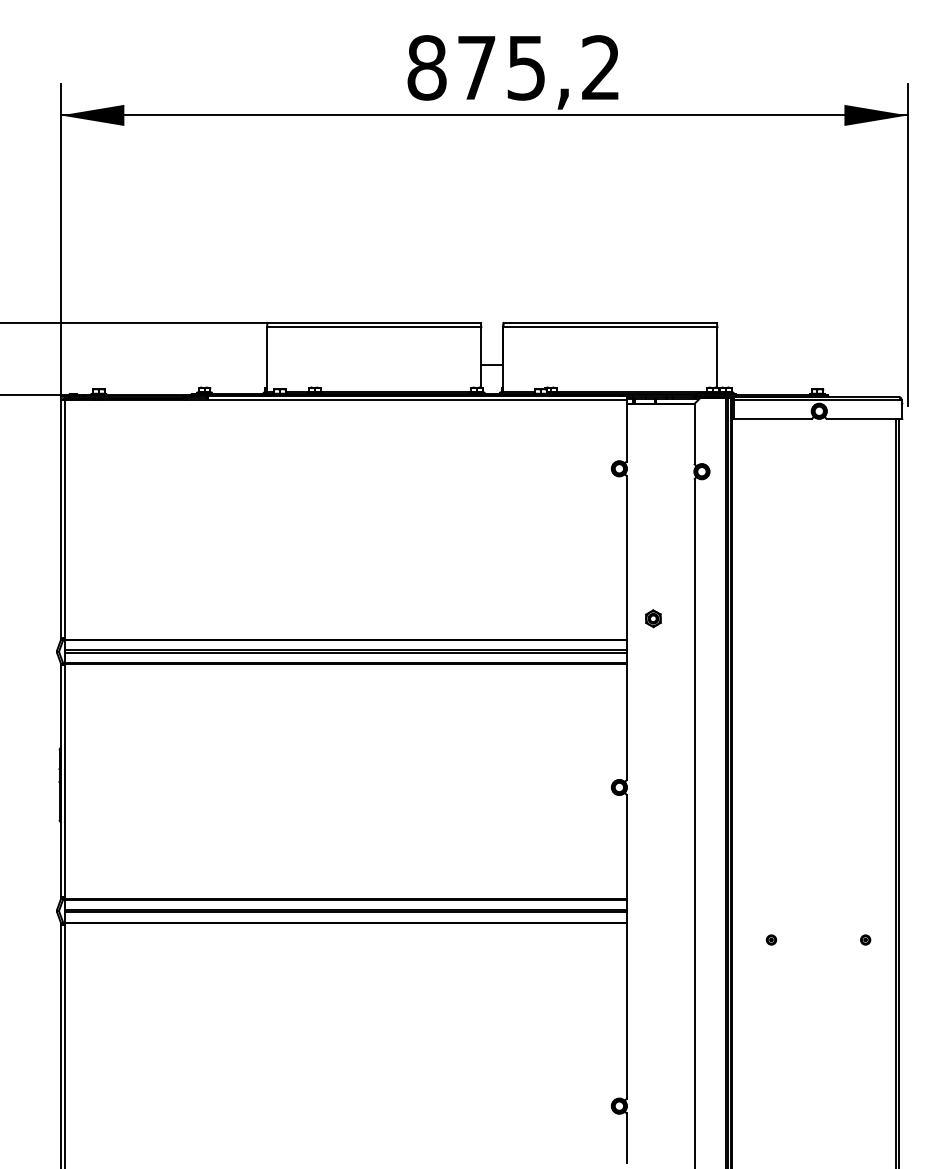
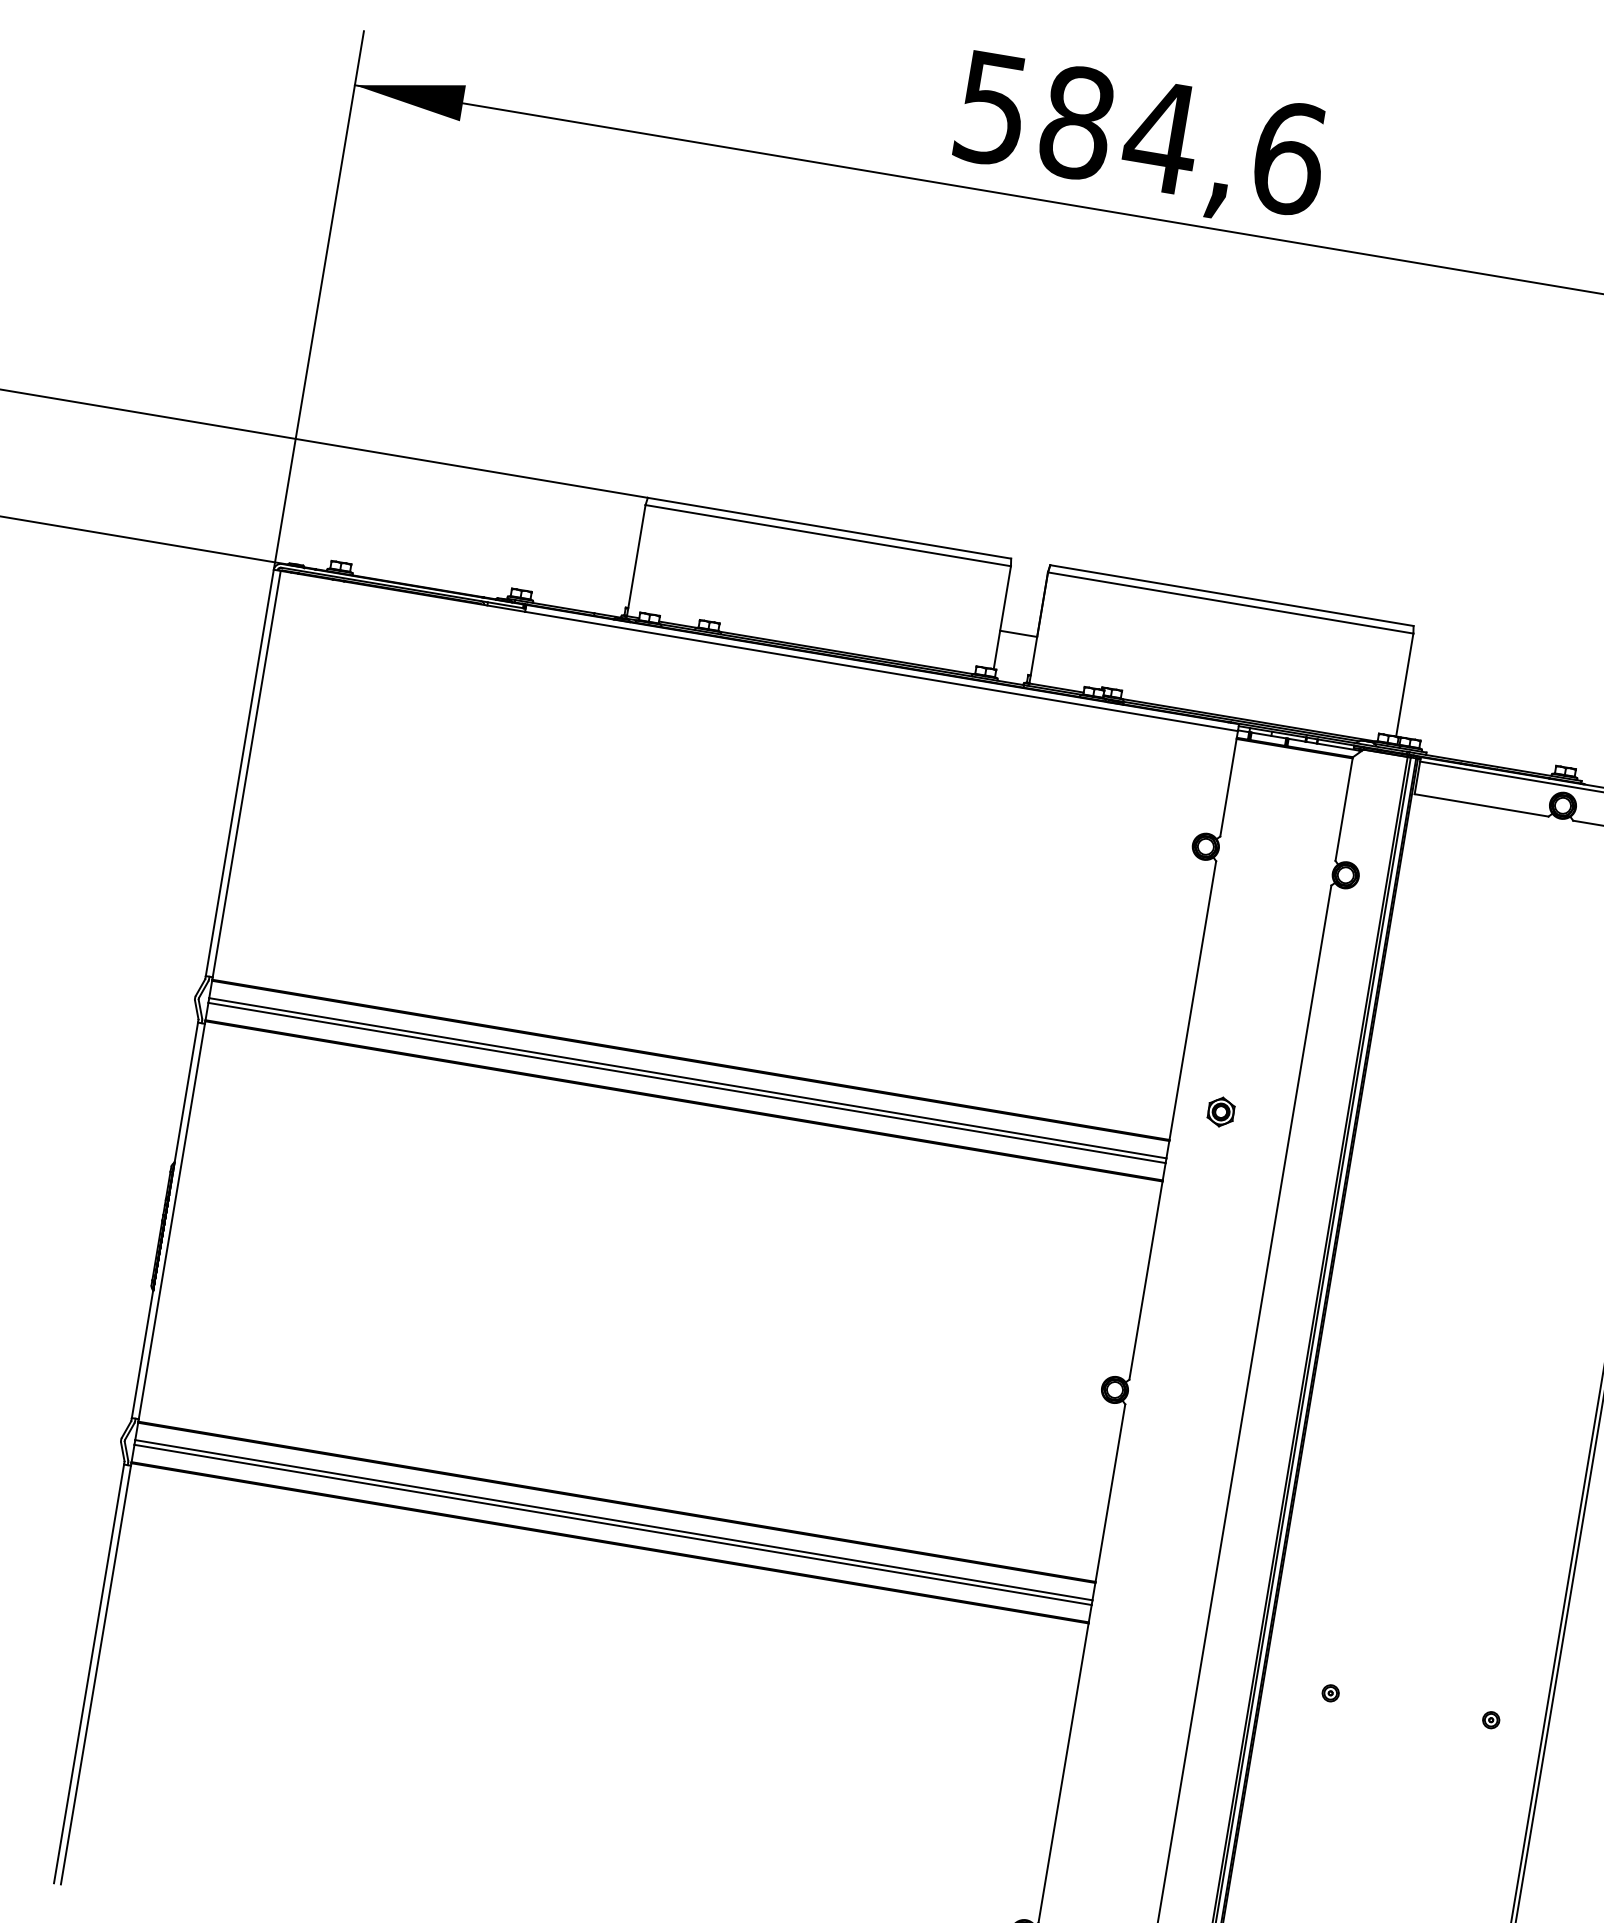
text: (514, 67) -> (1141, 132), 875,2 -> 584,6

